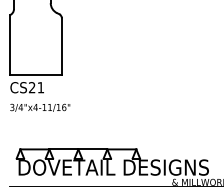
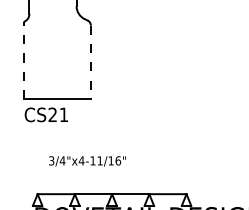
line: (9, 44) -> (23, 59), solid -> dashed
line: (61, 46) -> (90, 62), solid -> dashed
text: (40, 107) -> (87, 160), moved

